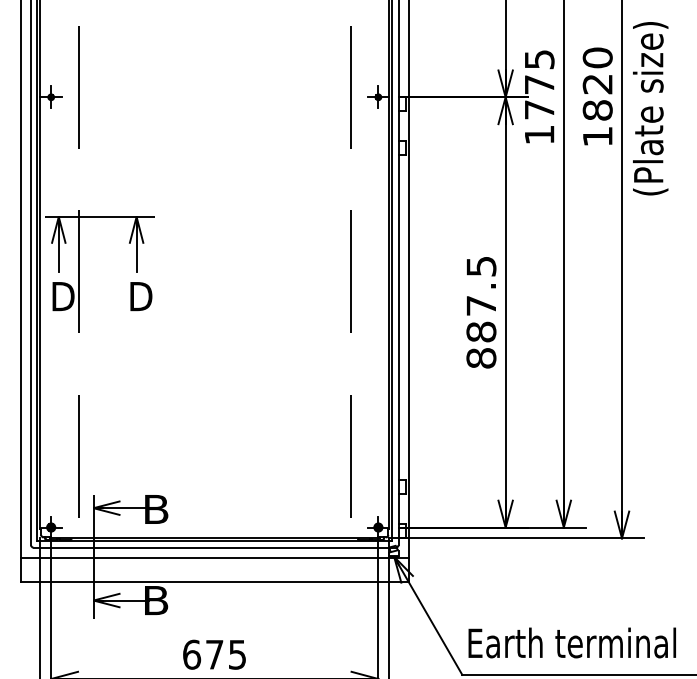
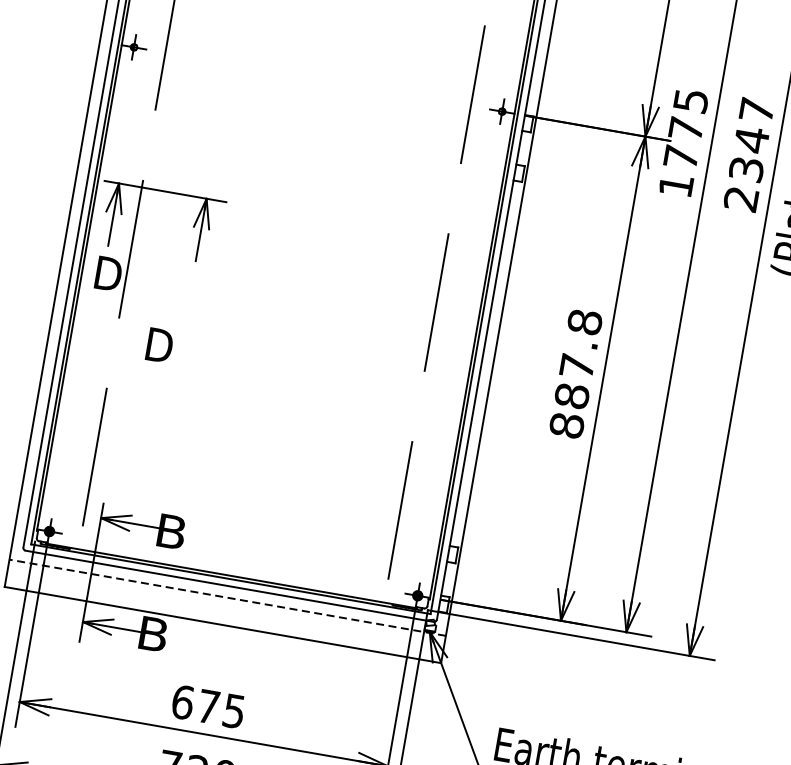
text: (597, 96) -> (748, 153), 1820 -> 2347
text: (481, 266) -> (585, 322), 887.5 -> 887.8
text: (141, 296) -> (160, 345), moved
line: (214, 557) -> (227, 597), solid -> dashed

